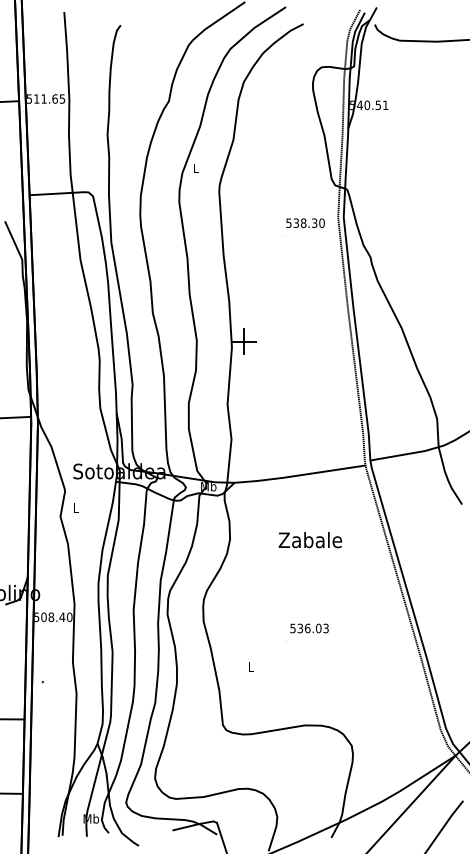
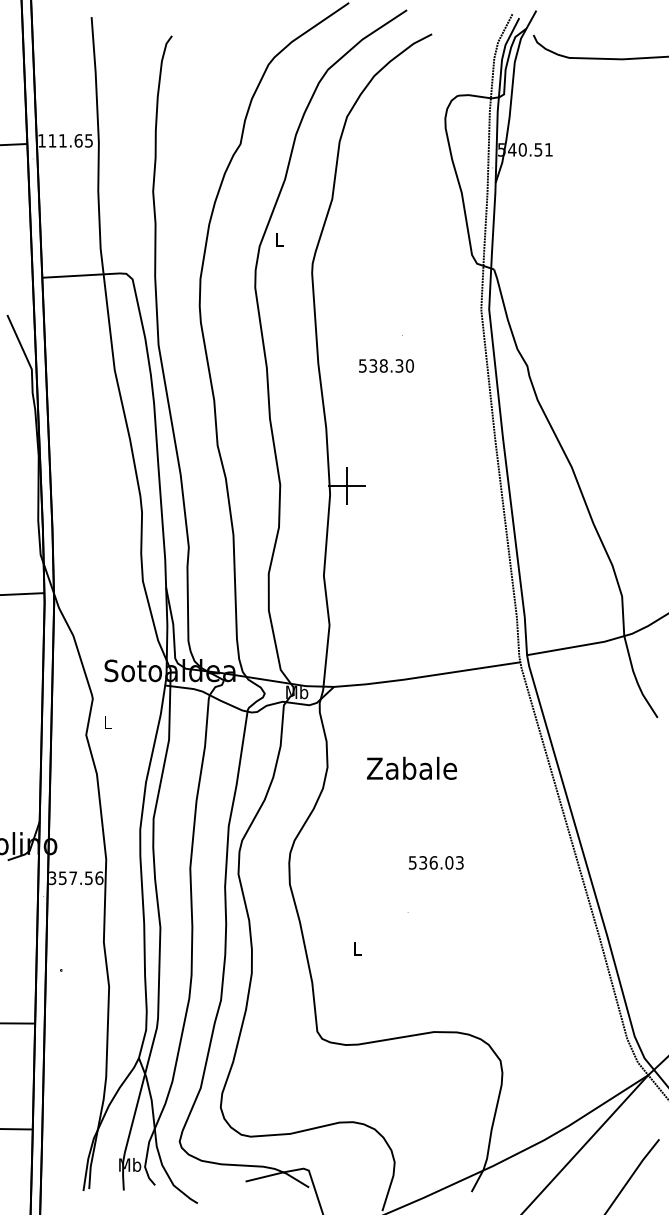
text: (29, 98) -> (42, 140), 511.65 -> 111.65
text: (305, 222) -> (386, 364), moved
text: (310, 540) -> (412, 768), moved
text: (53, 617) -> (76, 878), 508.40 -> 357.56
text: (309, 628) -> (436, 862), moved

